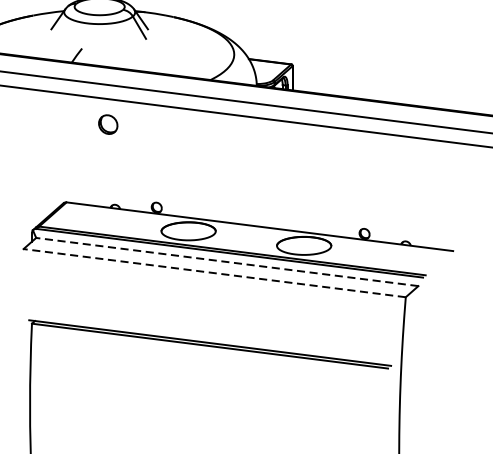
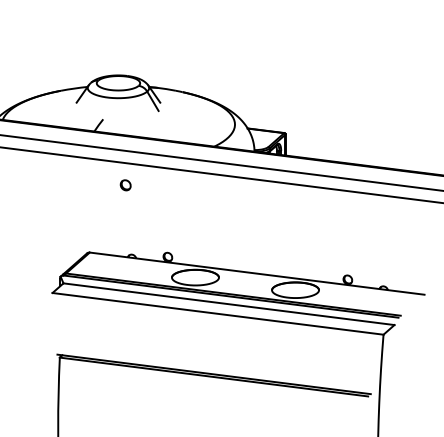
part: (107, 124) -> (125, 185), size x0.62
line: (226, 262) -> (228, 304), dashed -> solid
line: (215, 272) -> (218, 313), dashed -> solid

